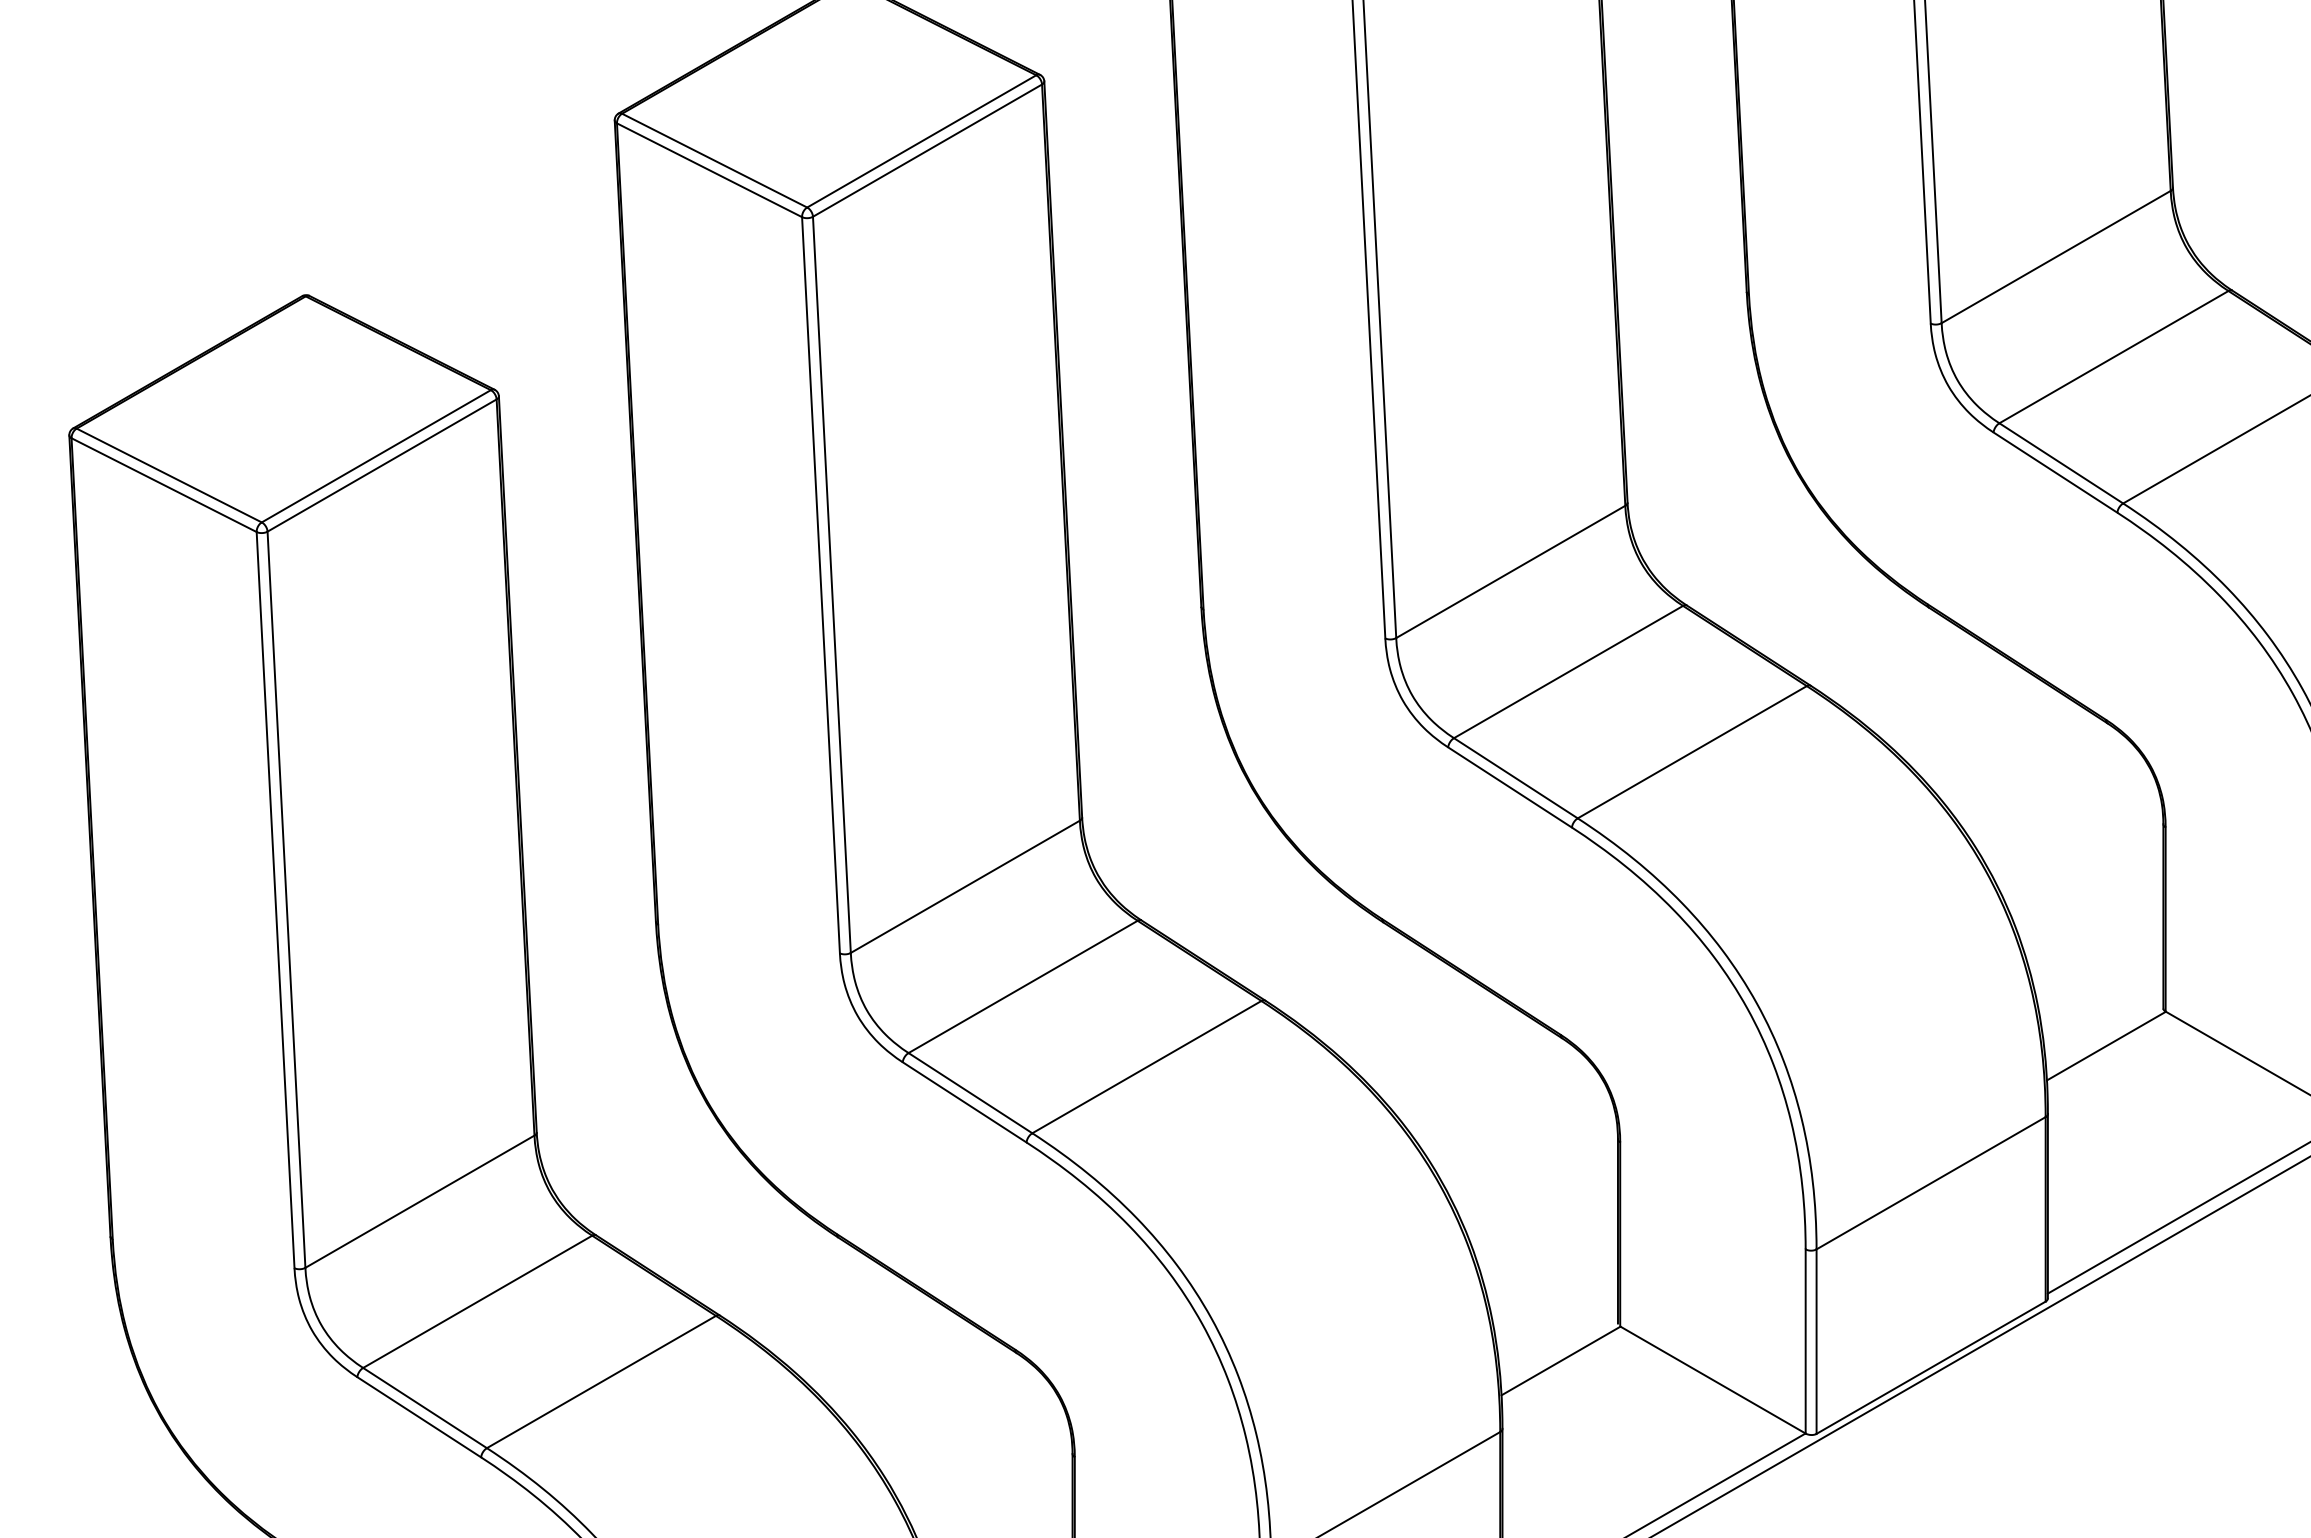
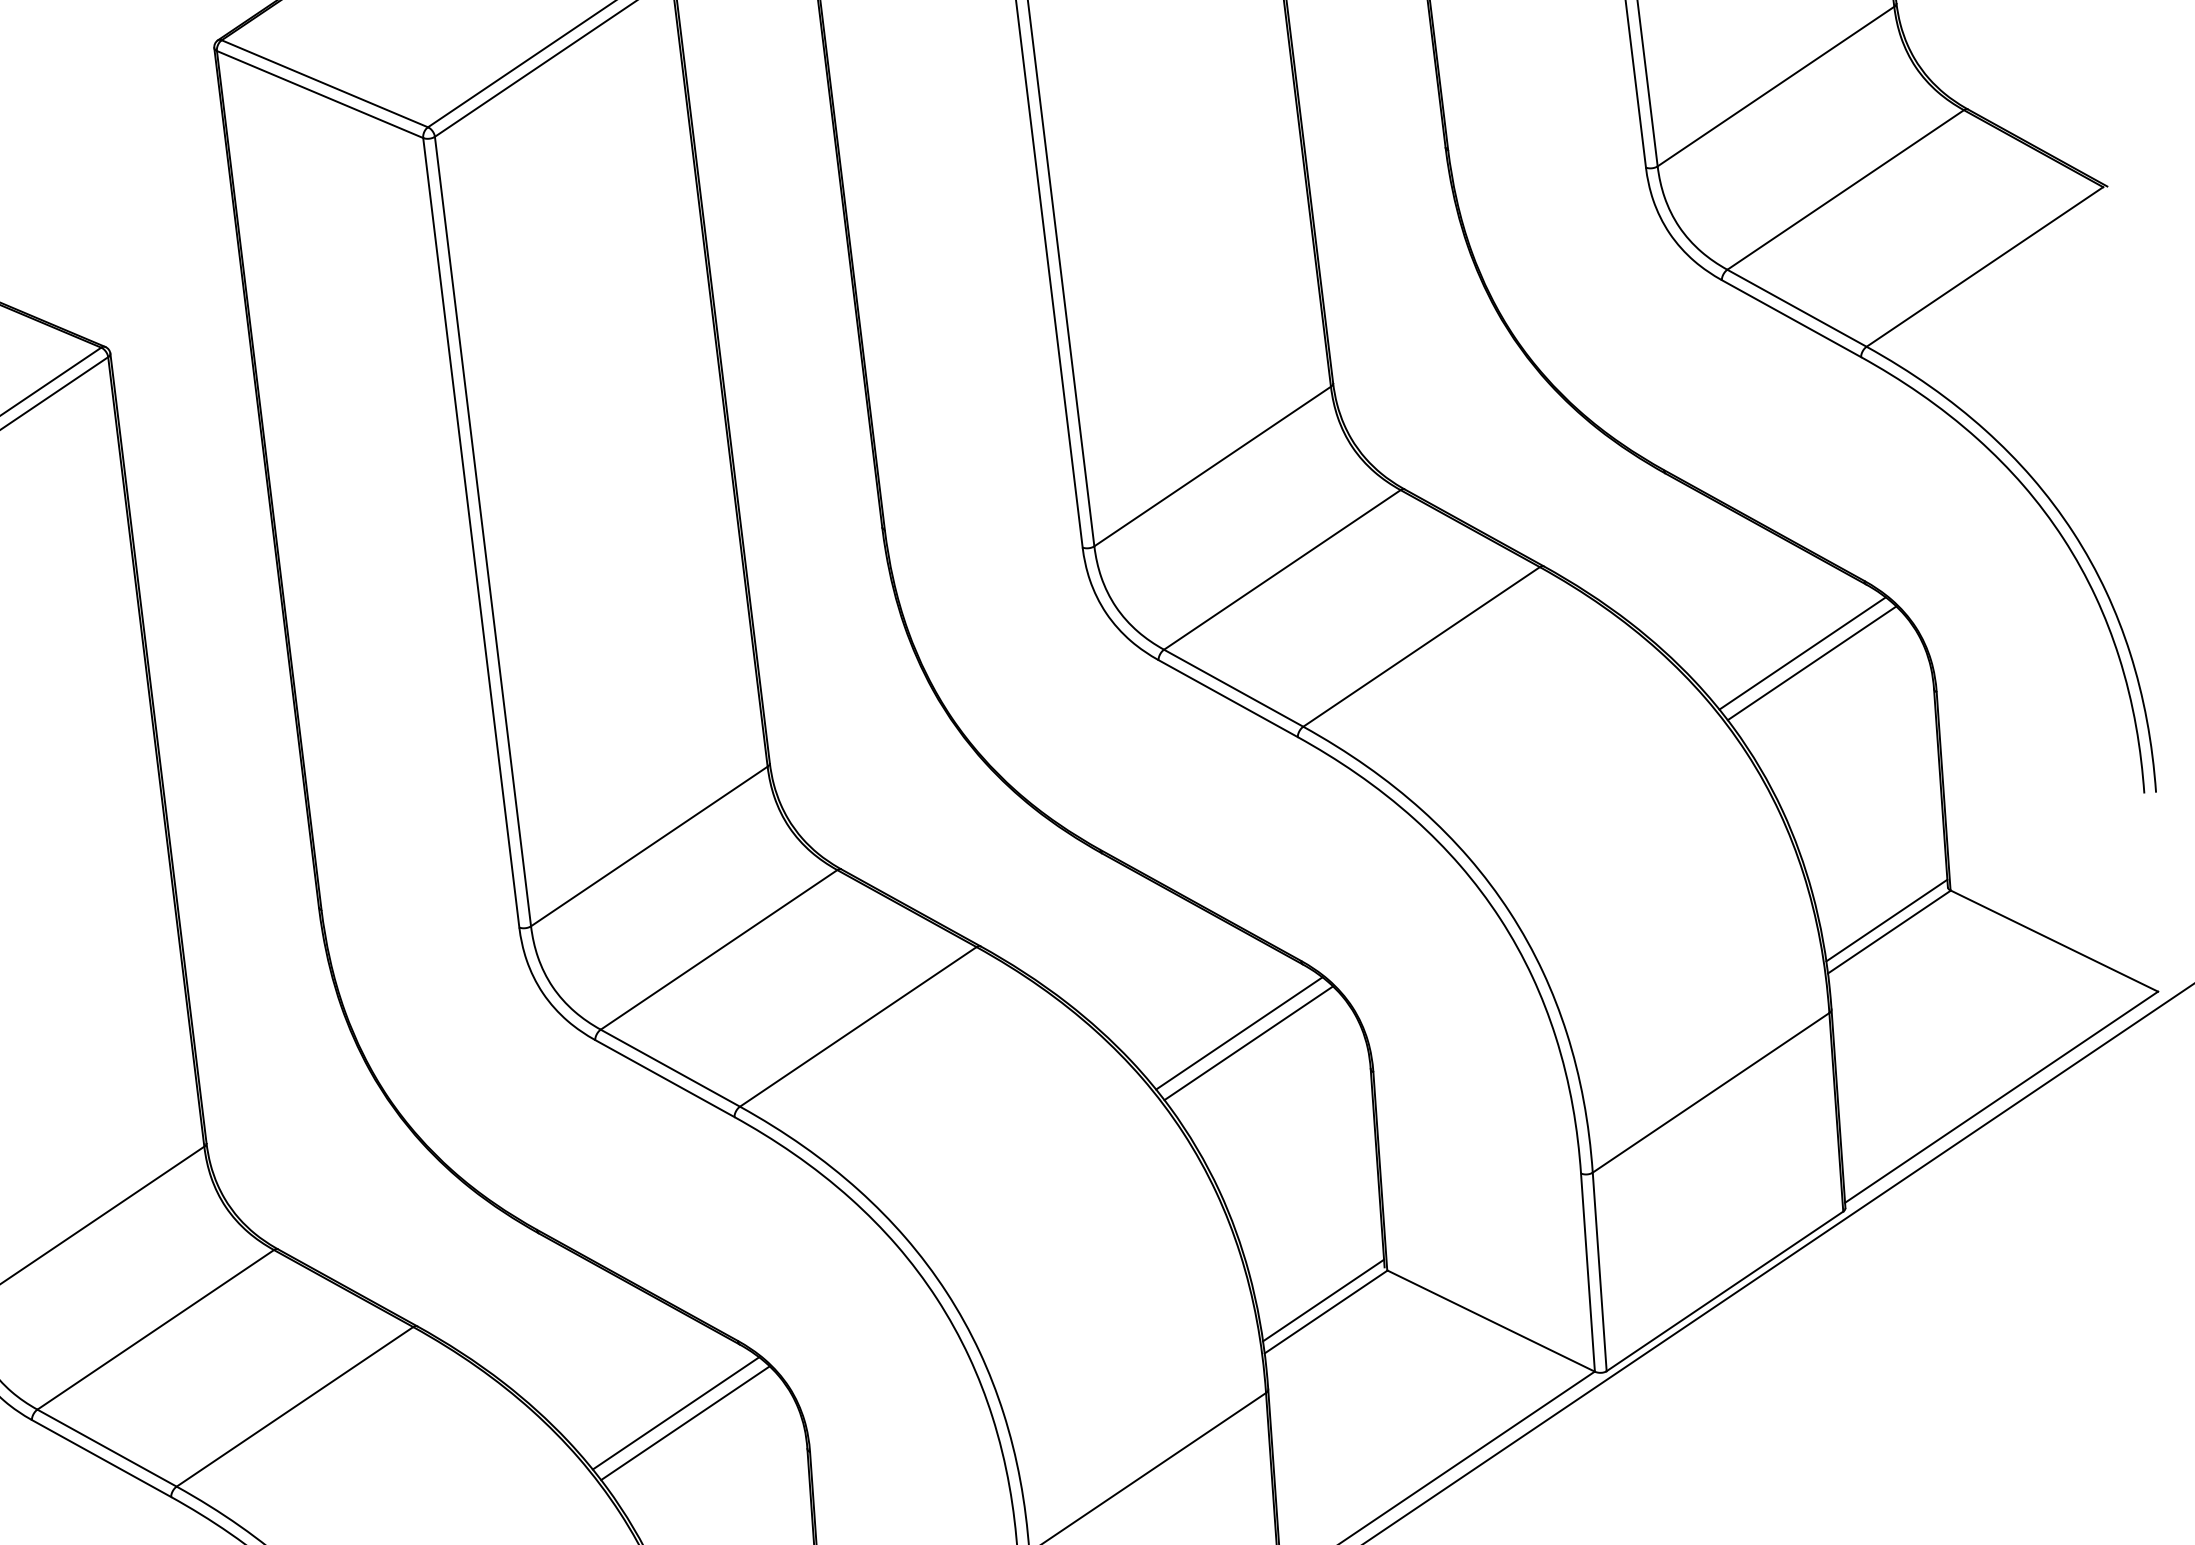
line: (2043, 782) -> (1801, 653), added
line: (2051, 792) -> (1811, 663), added
line: (2104, 1035) -> (1886, 920), added
line: (1498, 1097) -> (1239, 1033), added
line: (1506, 1107) -> (1248, 1043), added
line: (1558, 1350) -> (1322, 1300), added
line: (952, 1412) -> (675, 1413), added
line: (961, 1422) -> (685, 1423), added

